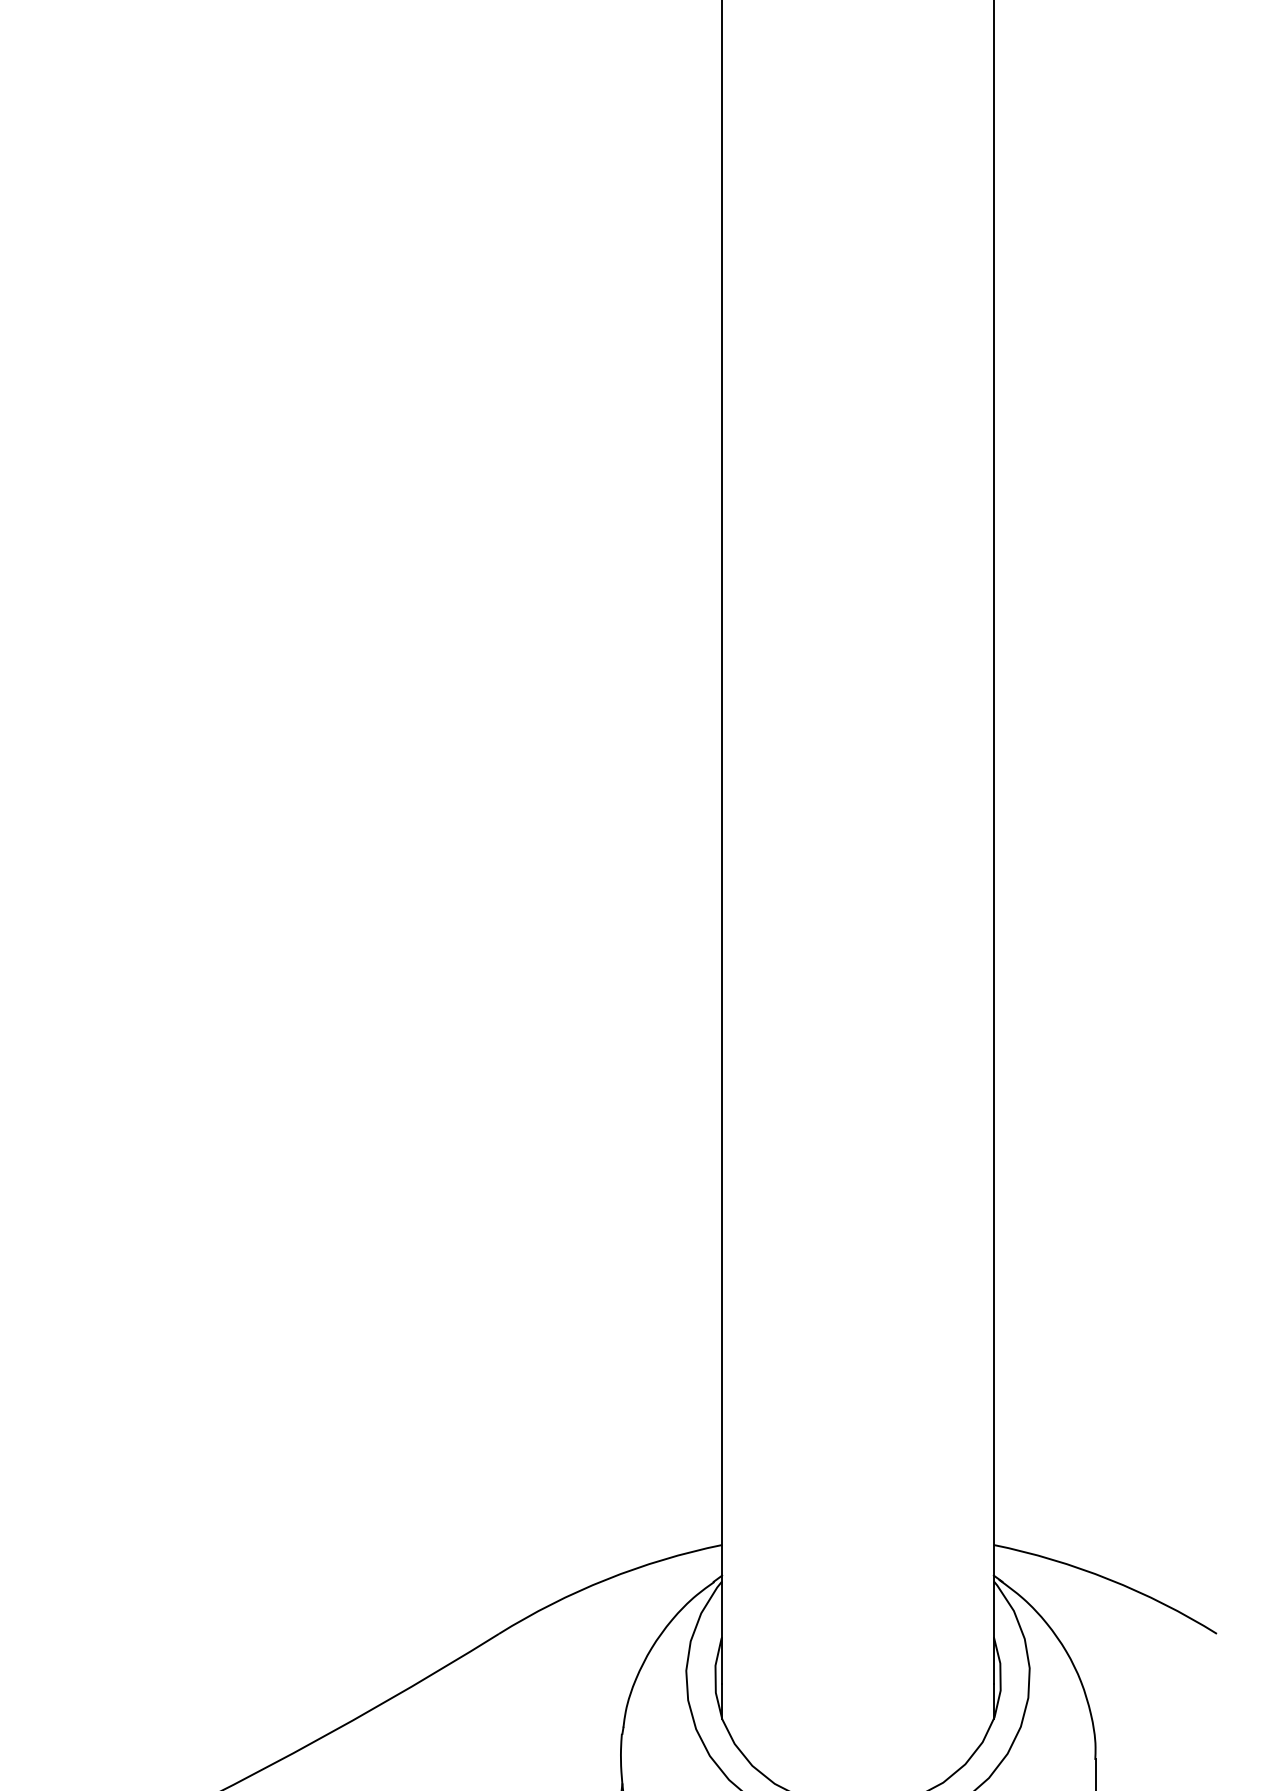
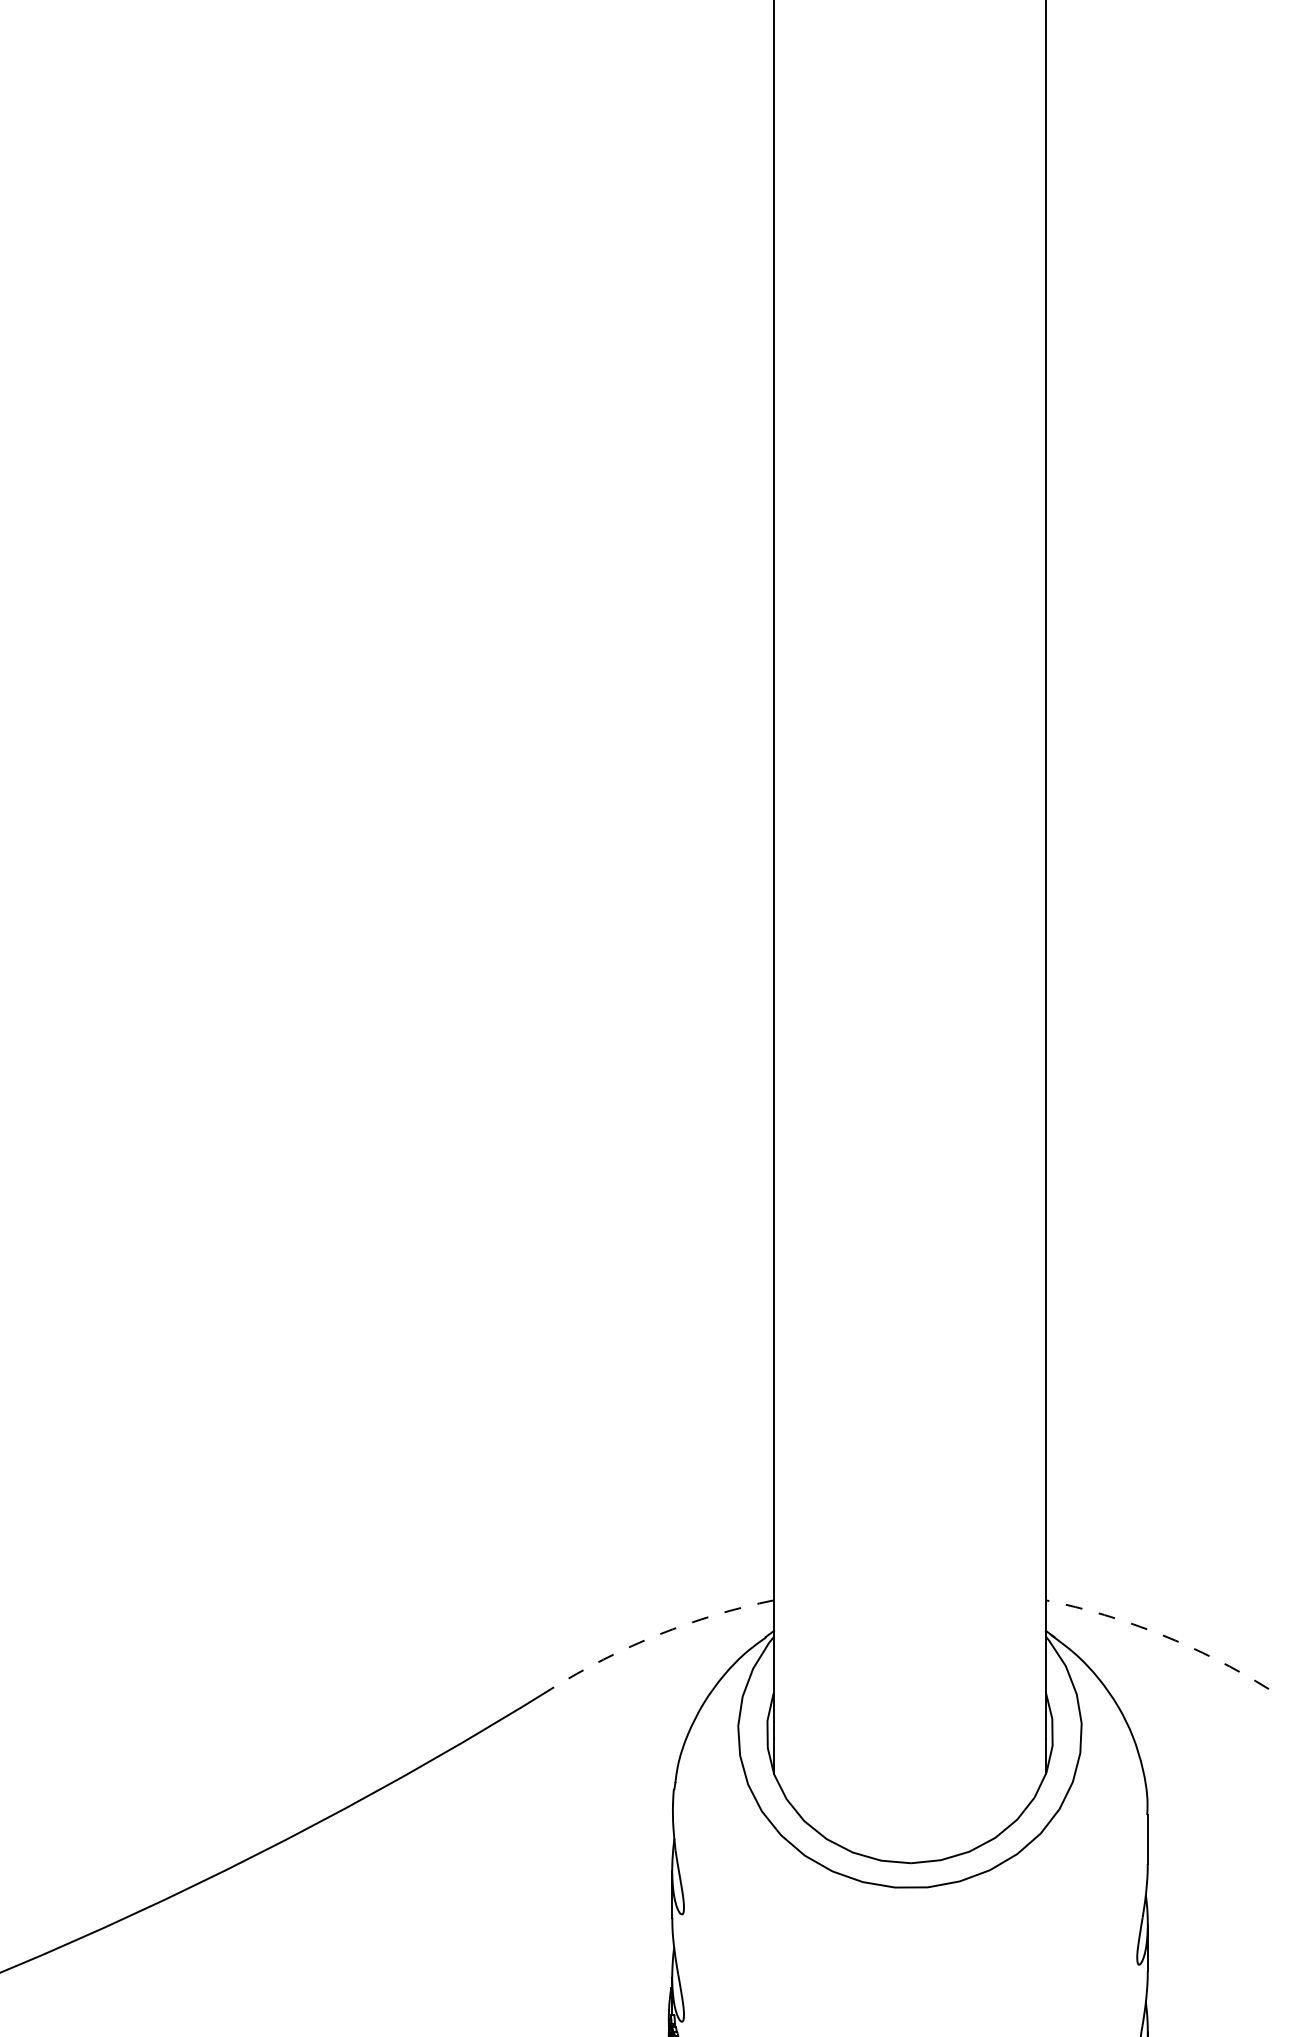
arc: (606, 1579) -> (658, 1634), solid -> dashed
arc: (1109, 1579) -> (1161, 1634), solid -> dashed

